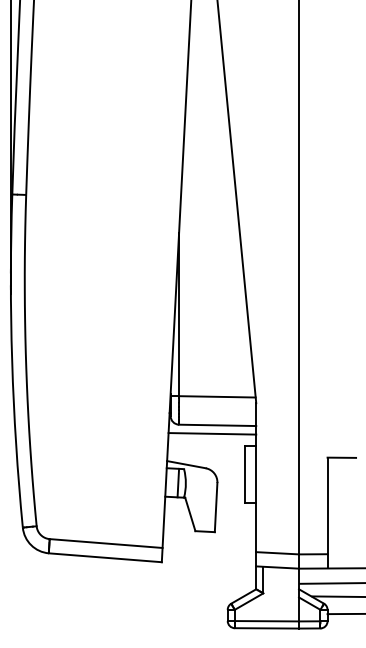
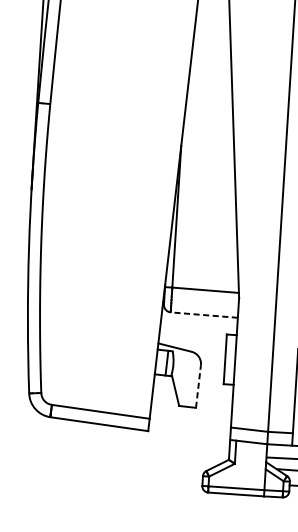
line: (217, 425) -> (204, 315), solid -> dashed
line: (212, 433) -> (199, 321), removed
line: (216, 507) -> (198, 386), solid -> dashed

